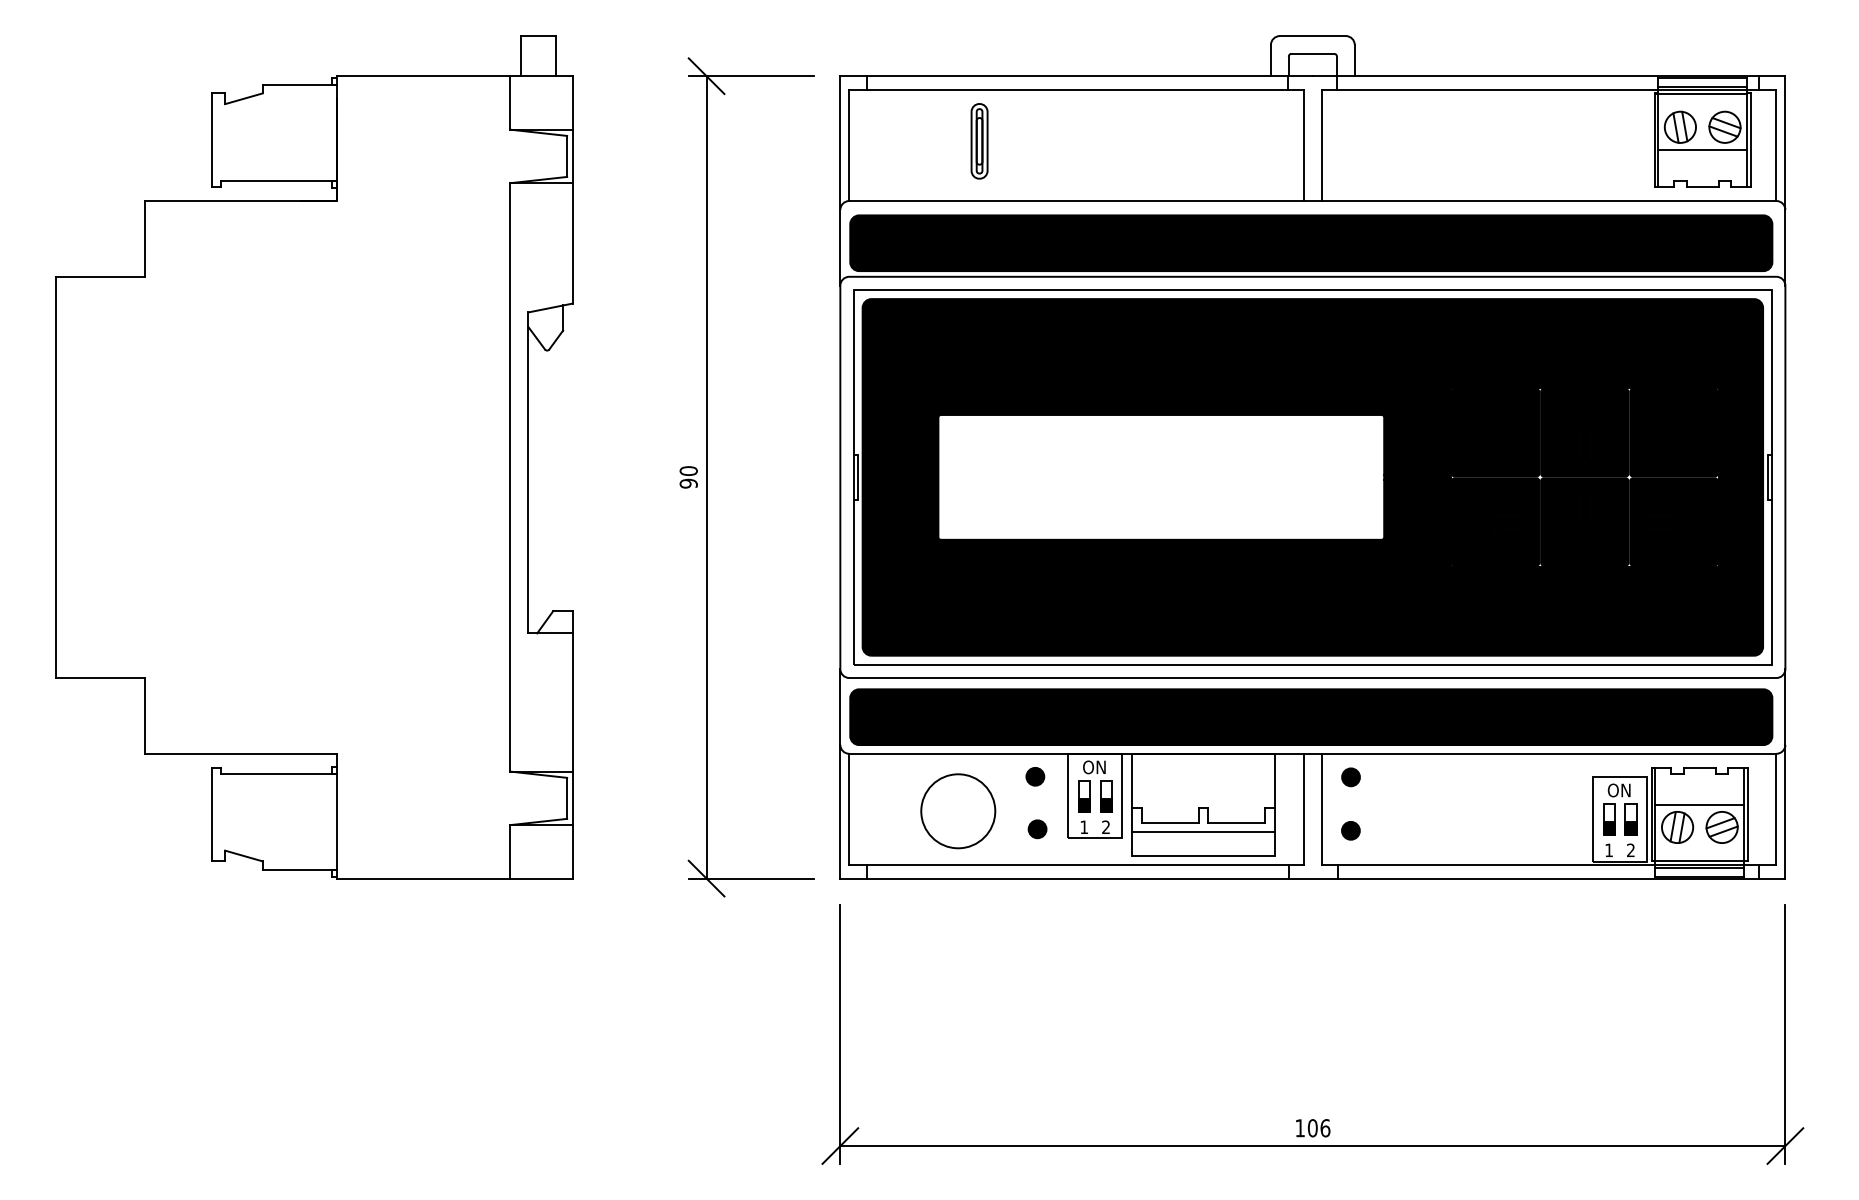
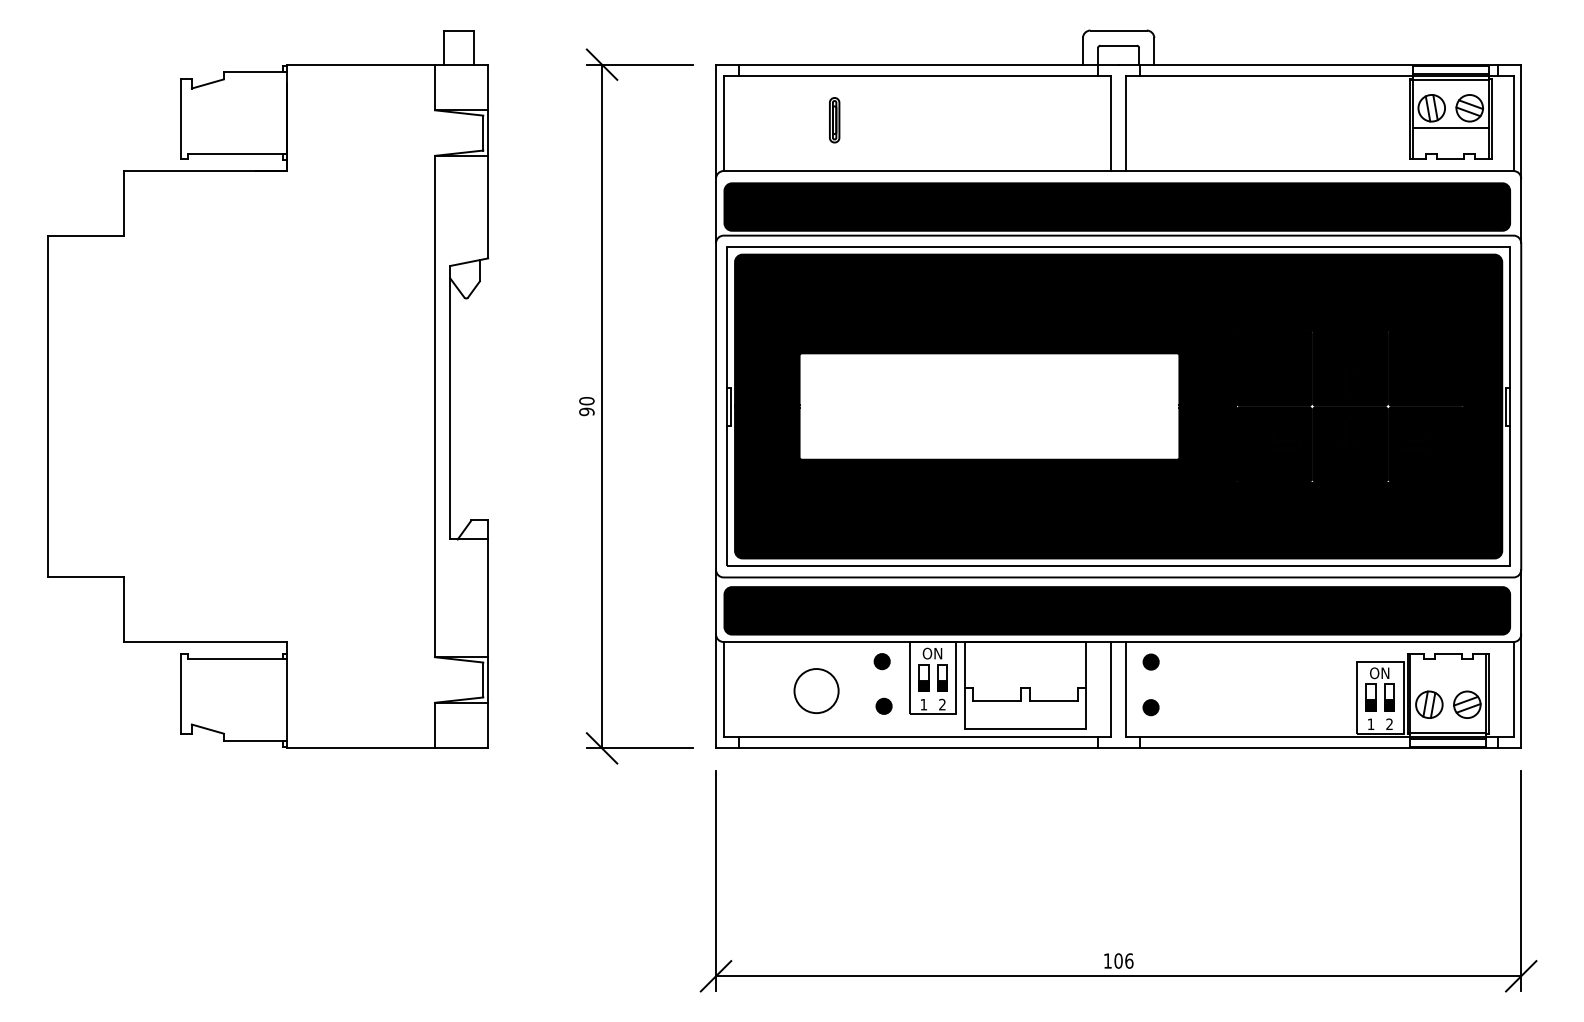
part: (979, 141) -> (834, 120), size x0.7
line: (1699, 804) -> (1448, 685), removed
circle: (958, 811) -> (816, 691), size x0.7
line: (1203, 832) -> (1025, 709), removed

